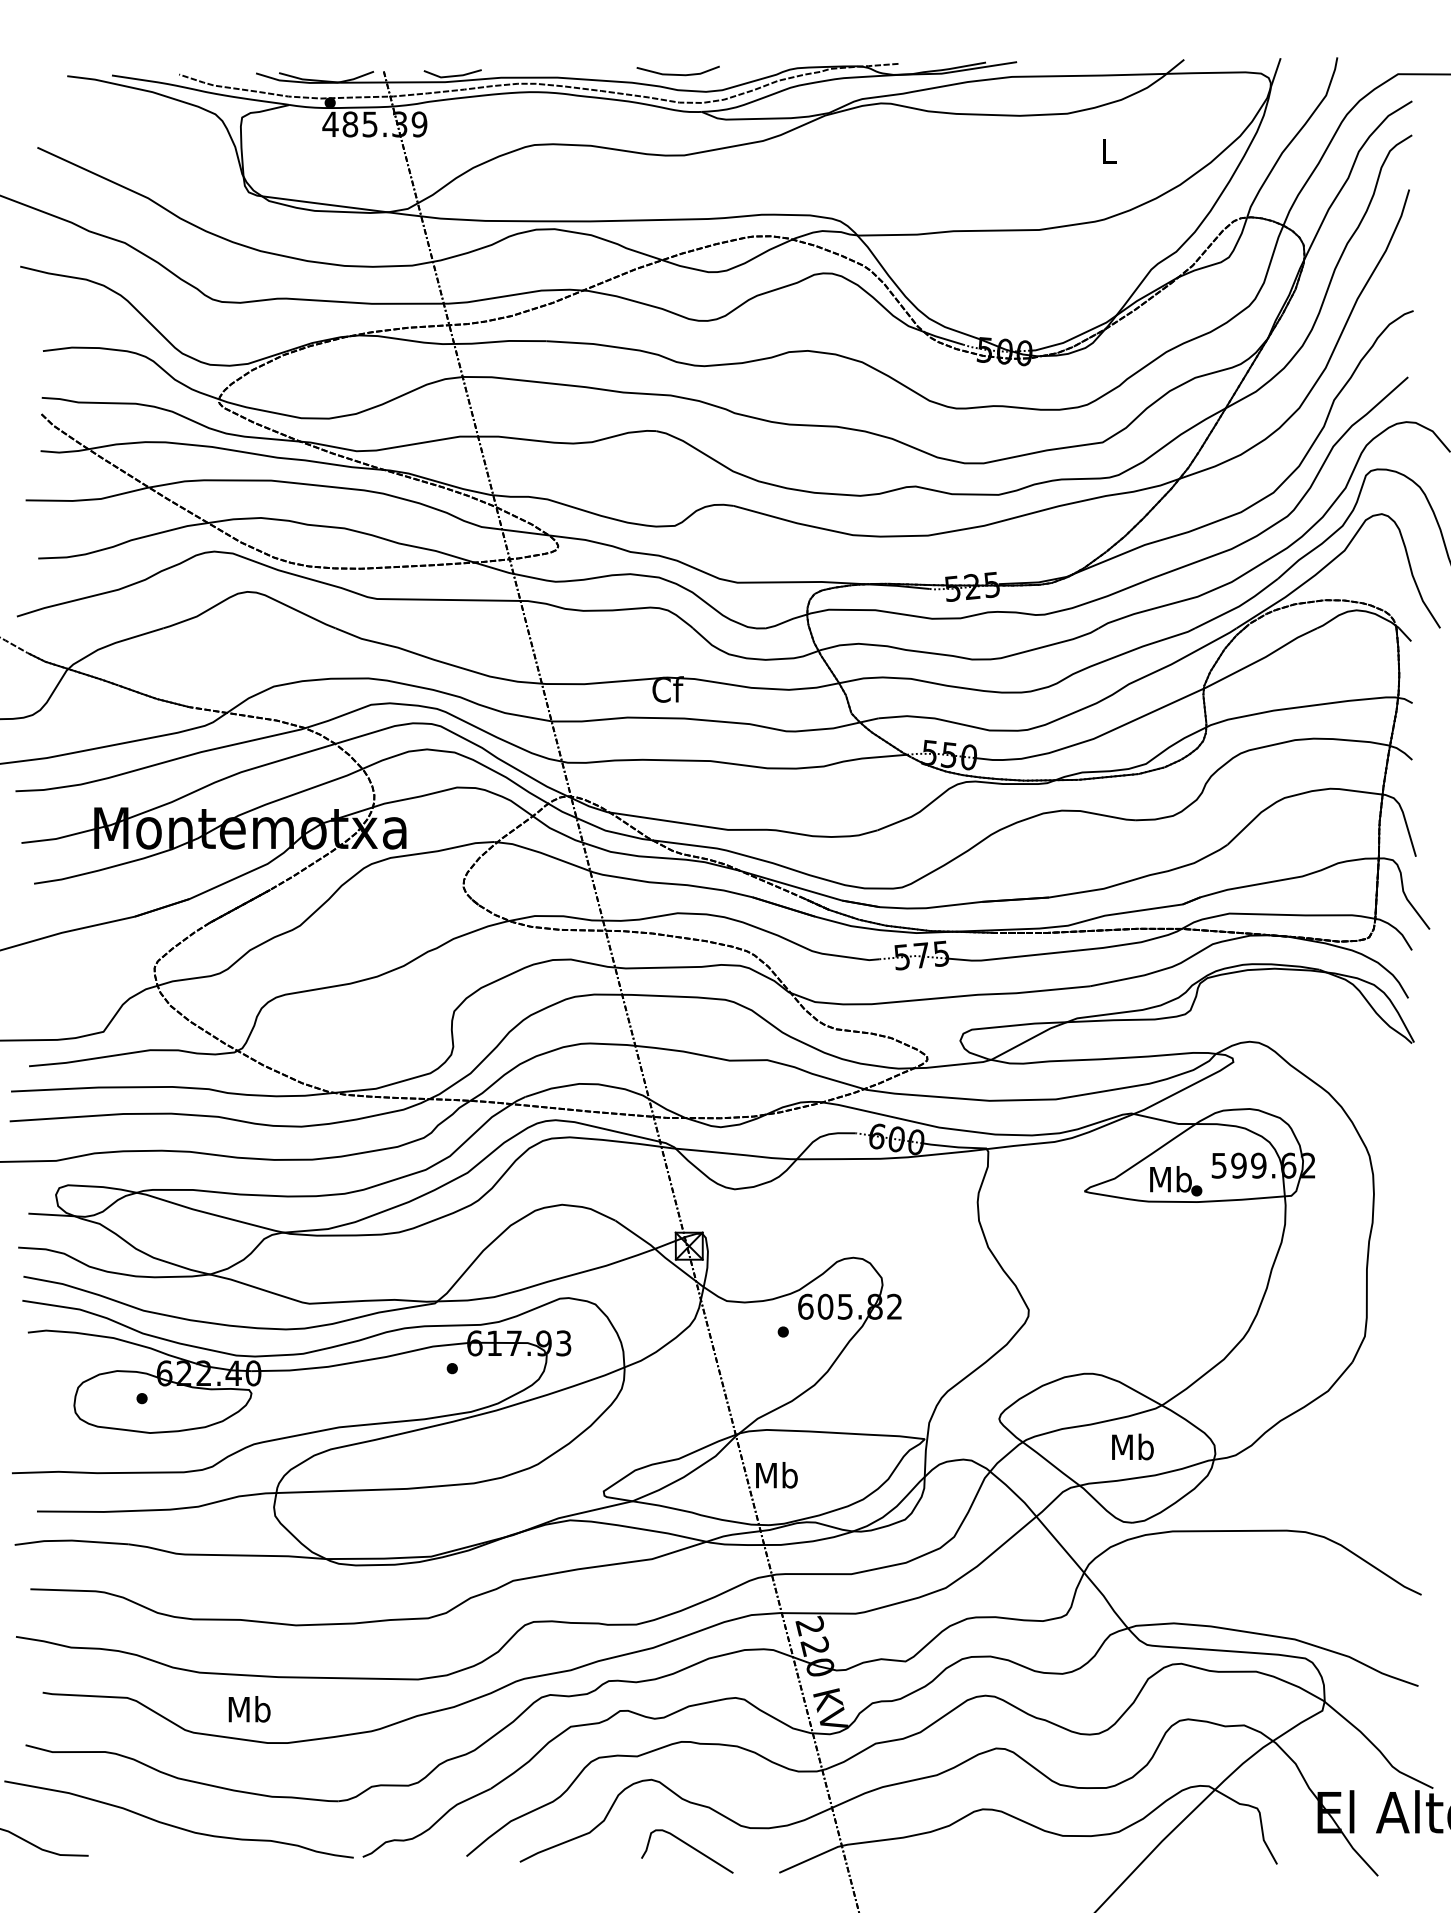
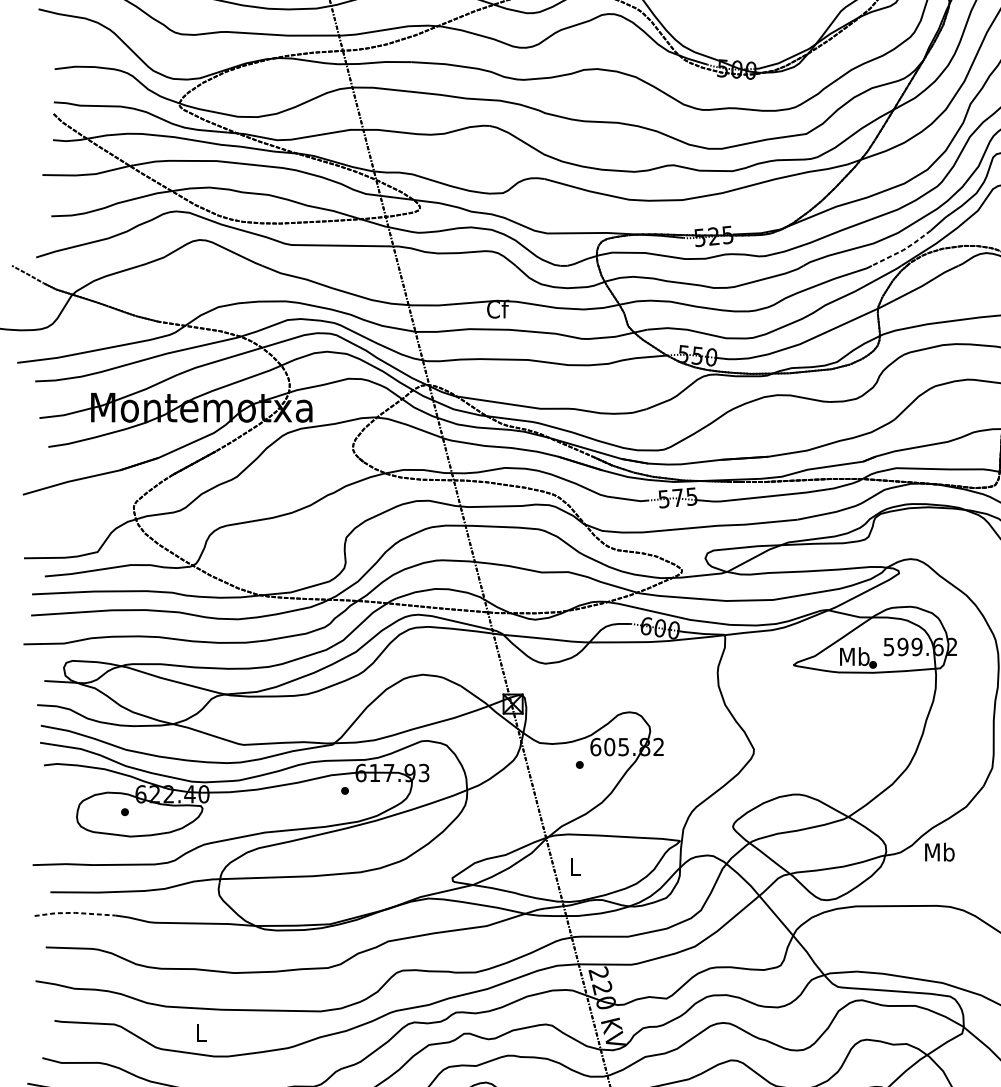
line: (1239, 606) -> (903, 250), solid -> dashed
text: (1132, 1446) -> (939, 851), moved
text: (776, 1475) -> (574, 866), Mb -> L
line: (71, 1540) -> (74, 912), solid -> dashed
text: (249, 1709) -> (201, 1032), Mb -> L

